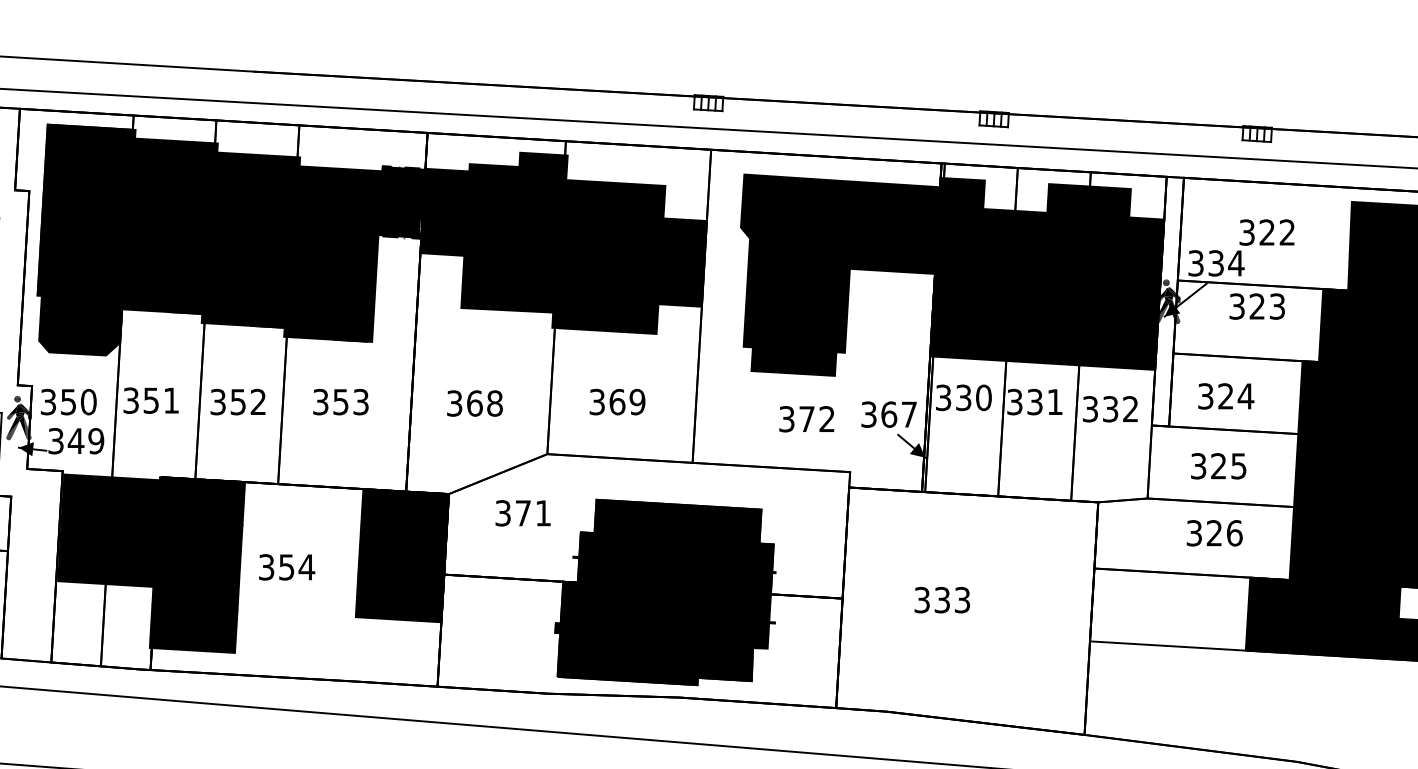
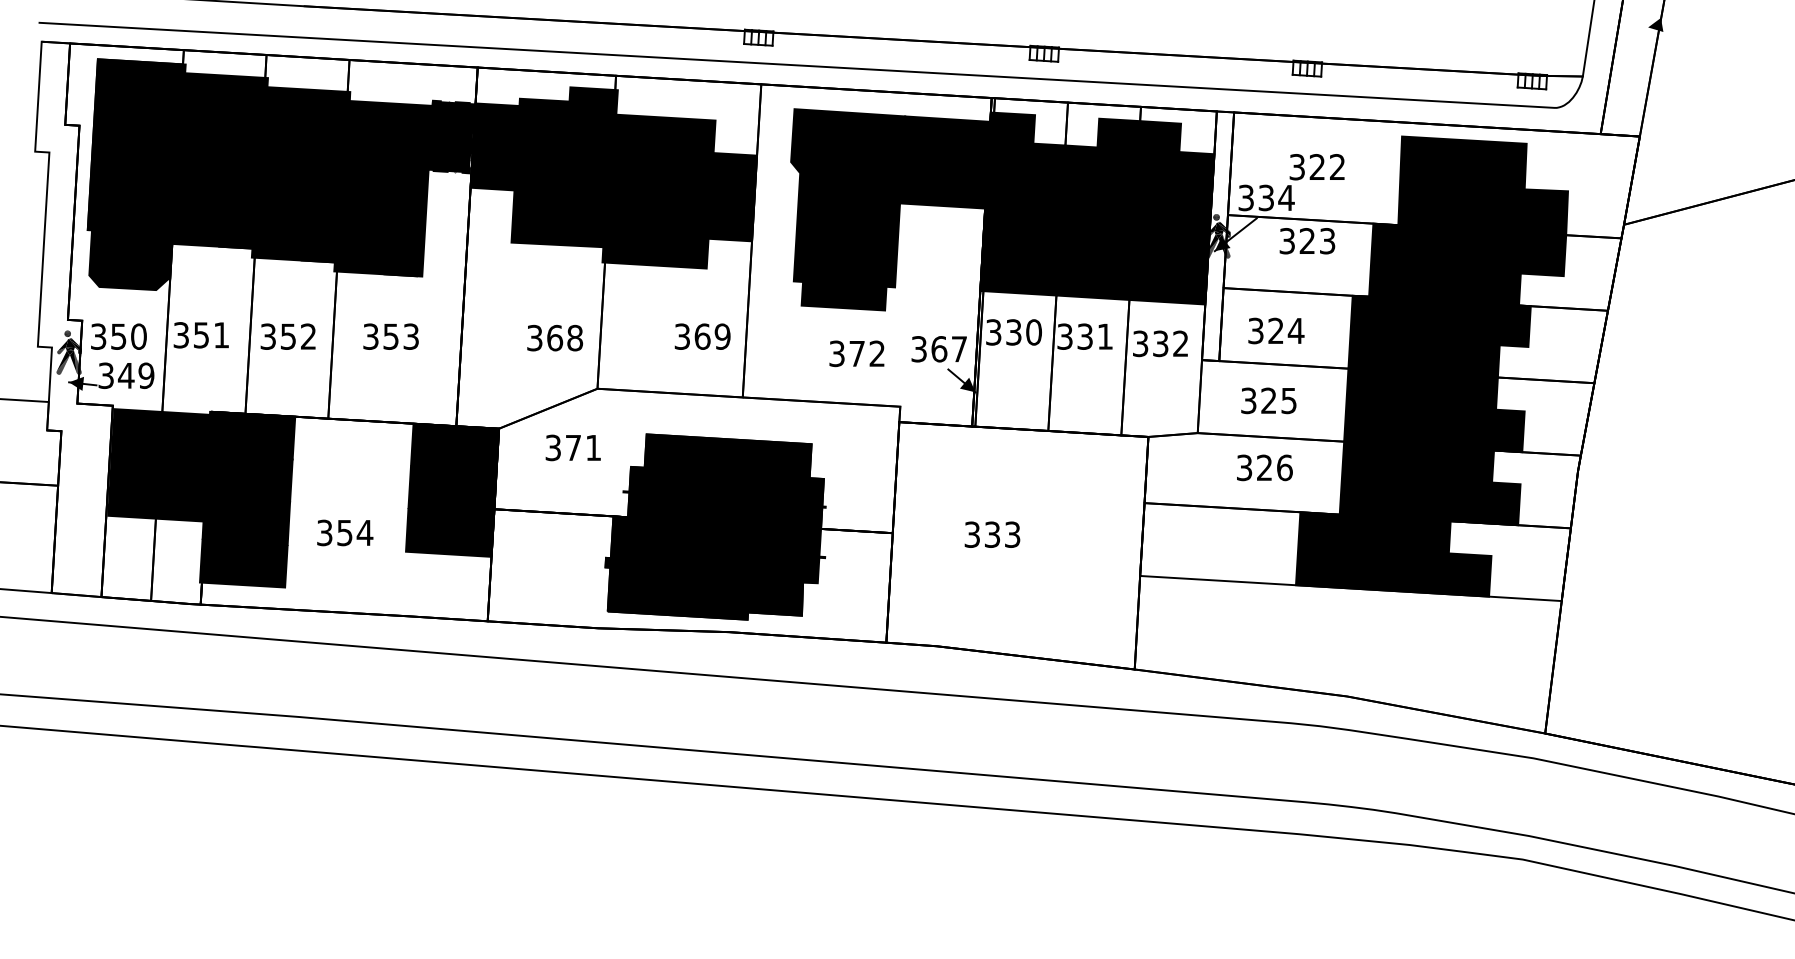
text: (617, 401) -> (702, 336), moved
text: (475, 402) -> (555, 337), moved
text: (287, 566) -> (345, 532), moved

